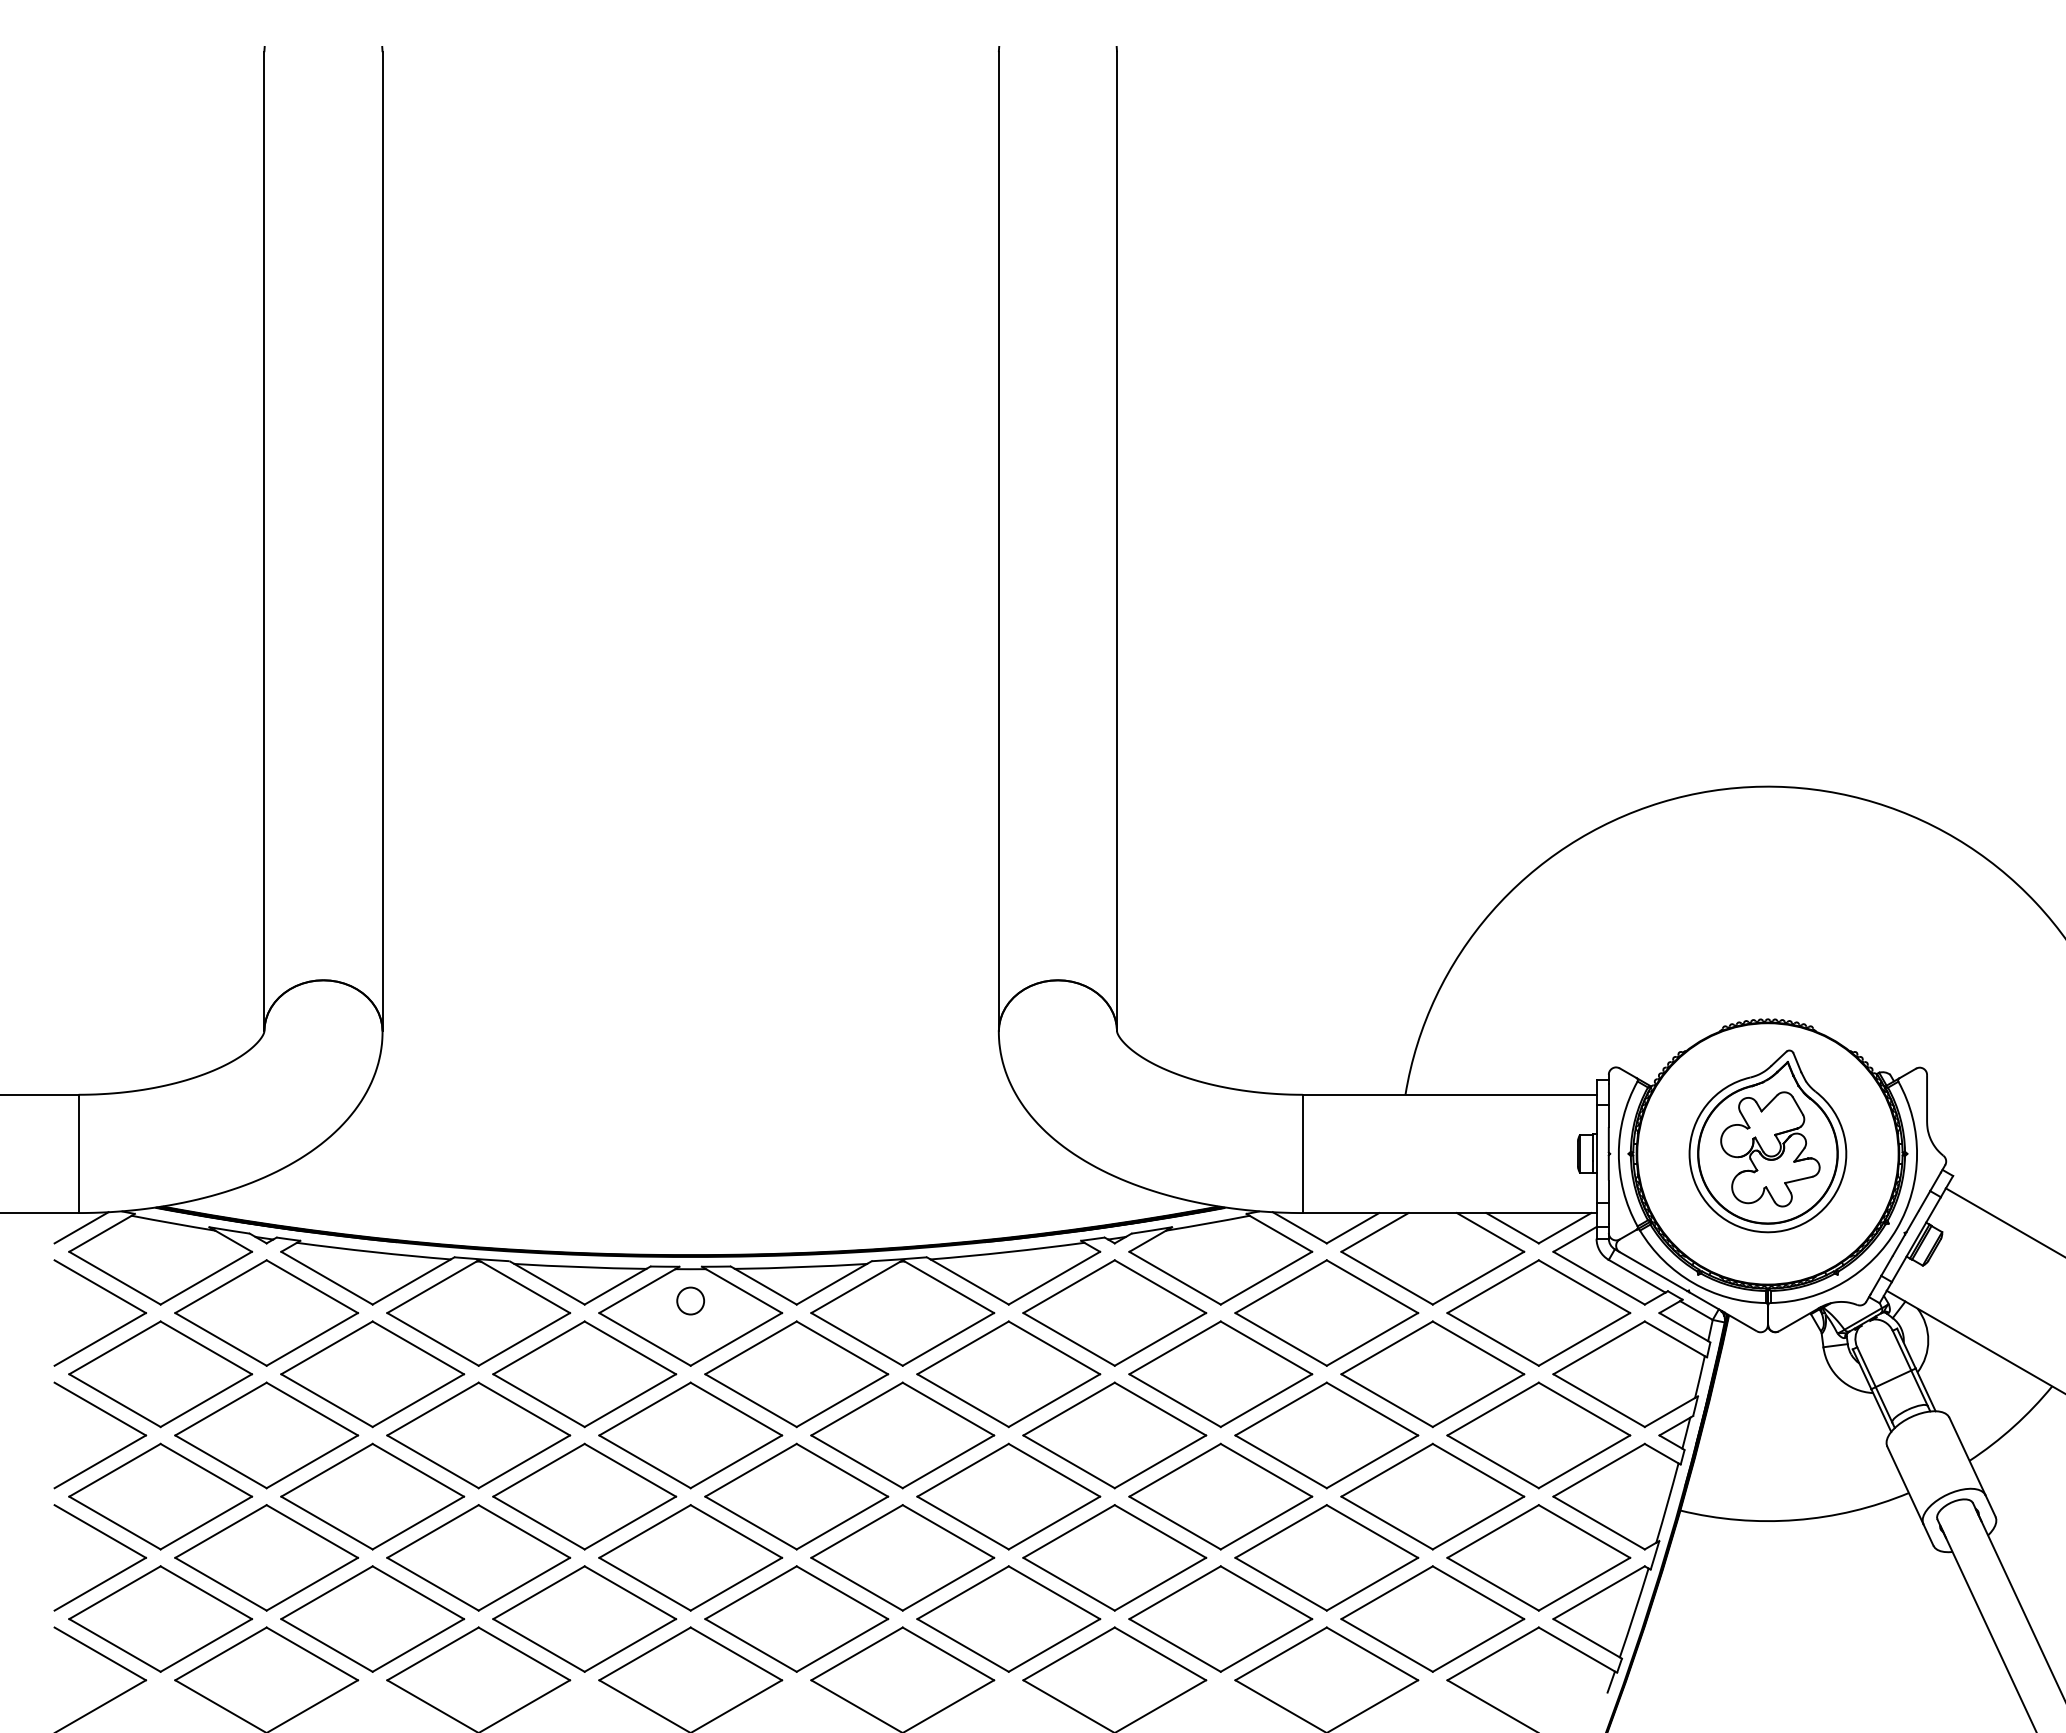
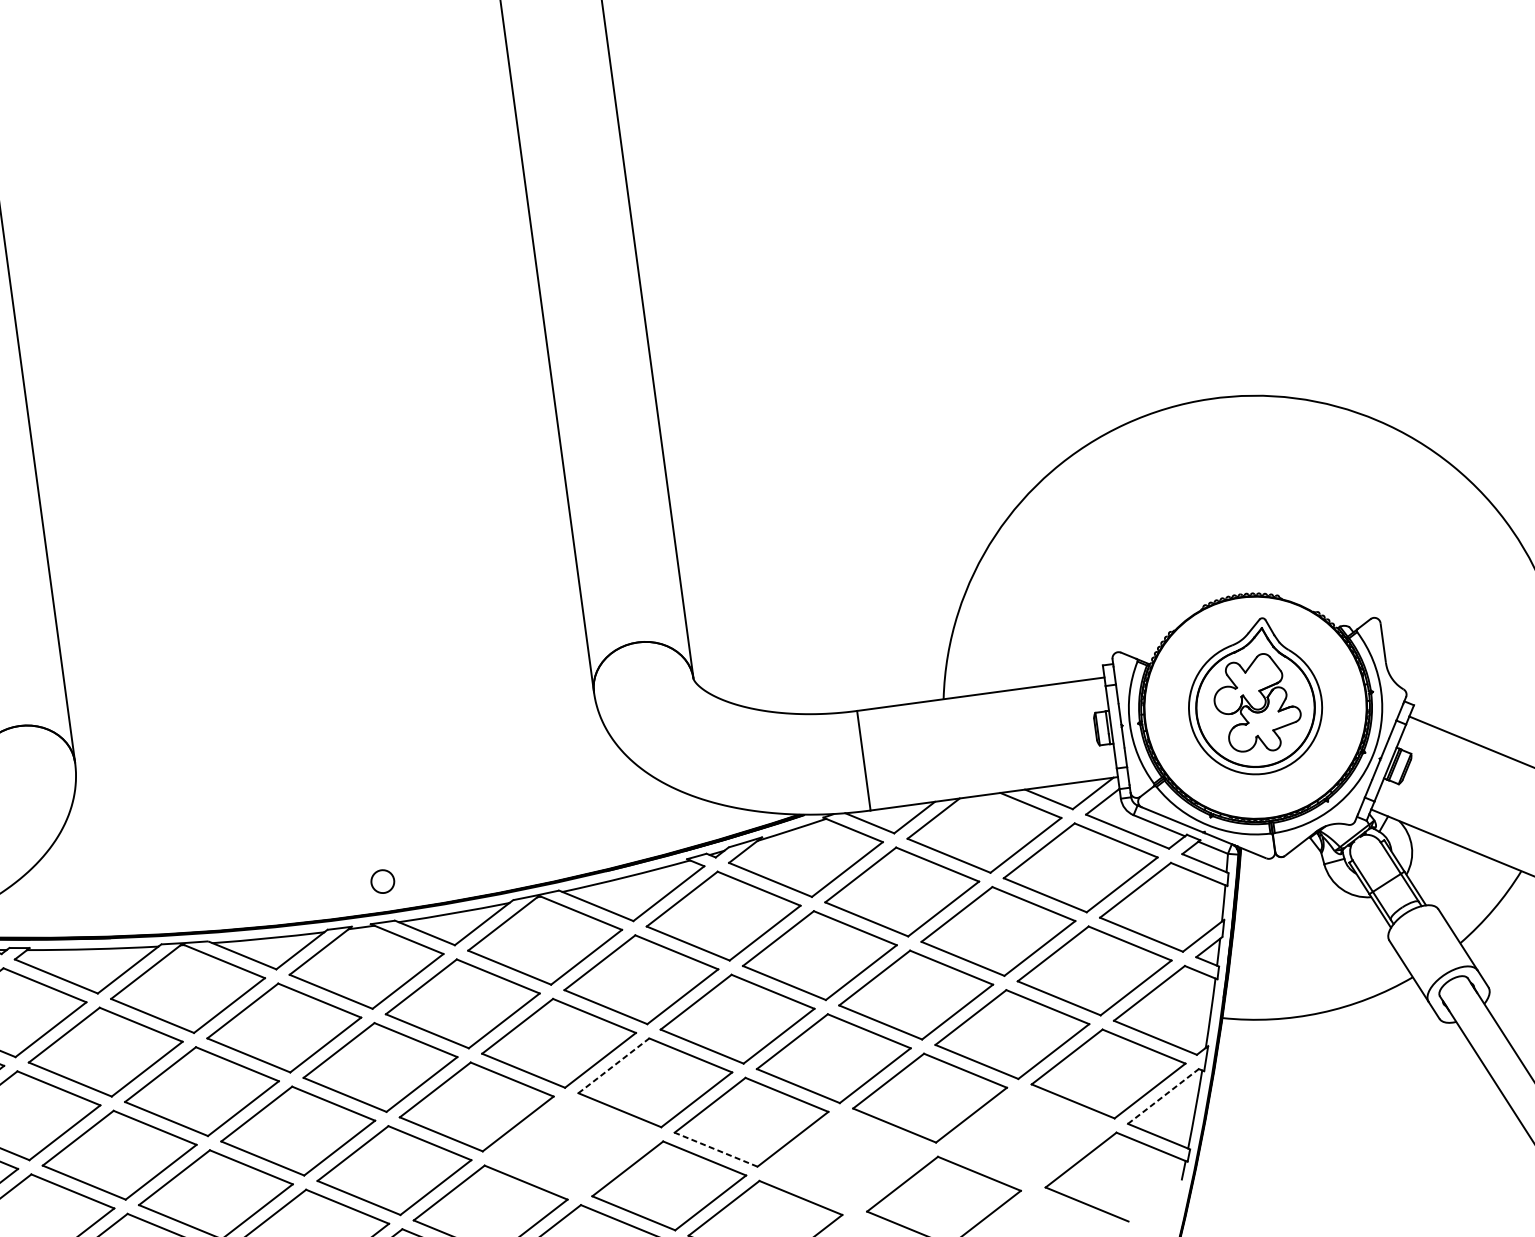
circle: (690, 1300) -> (382, 881), moved
line: (963, 1470) -> (614, 1065), solid -> dashed
part: (902, 1557) -> (572, 1146), removed
line: (1069, 1584) -> (716, 1149), solid -> dashed
line: (1599, 1592) -> (1163, 1096), solid -> dashed
part: (1220, 1618) -> (847, 1161), removed
part: (1432, 1618) -> (1025, 1137), removed

